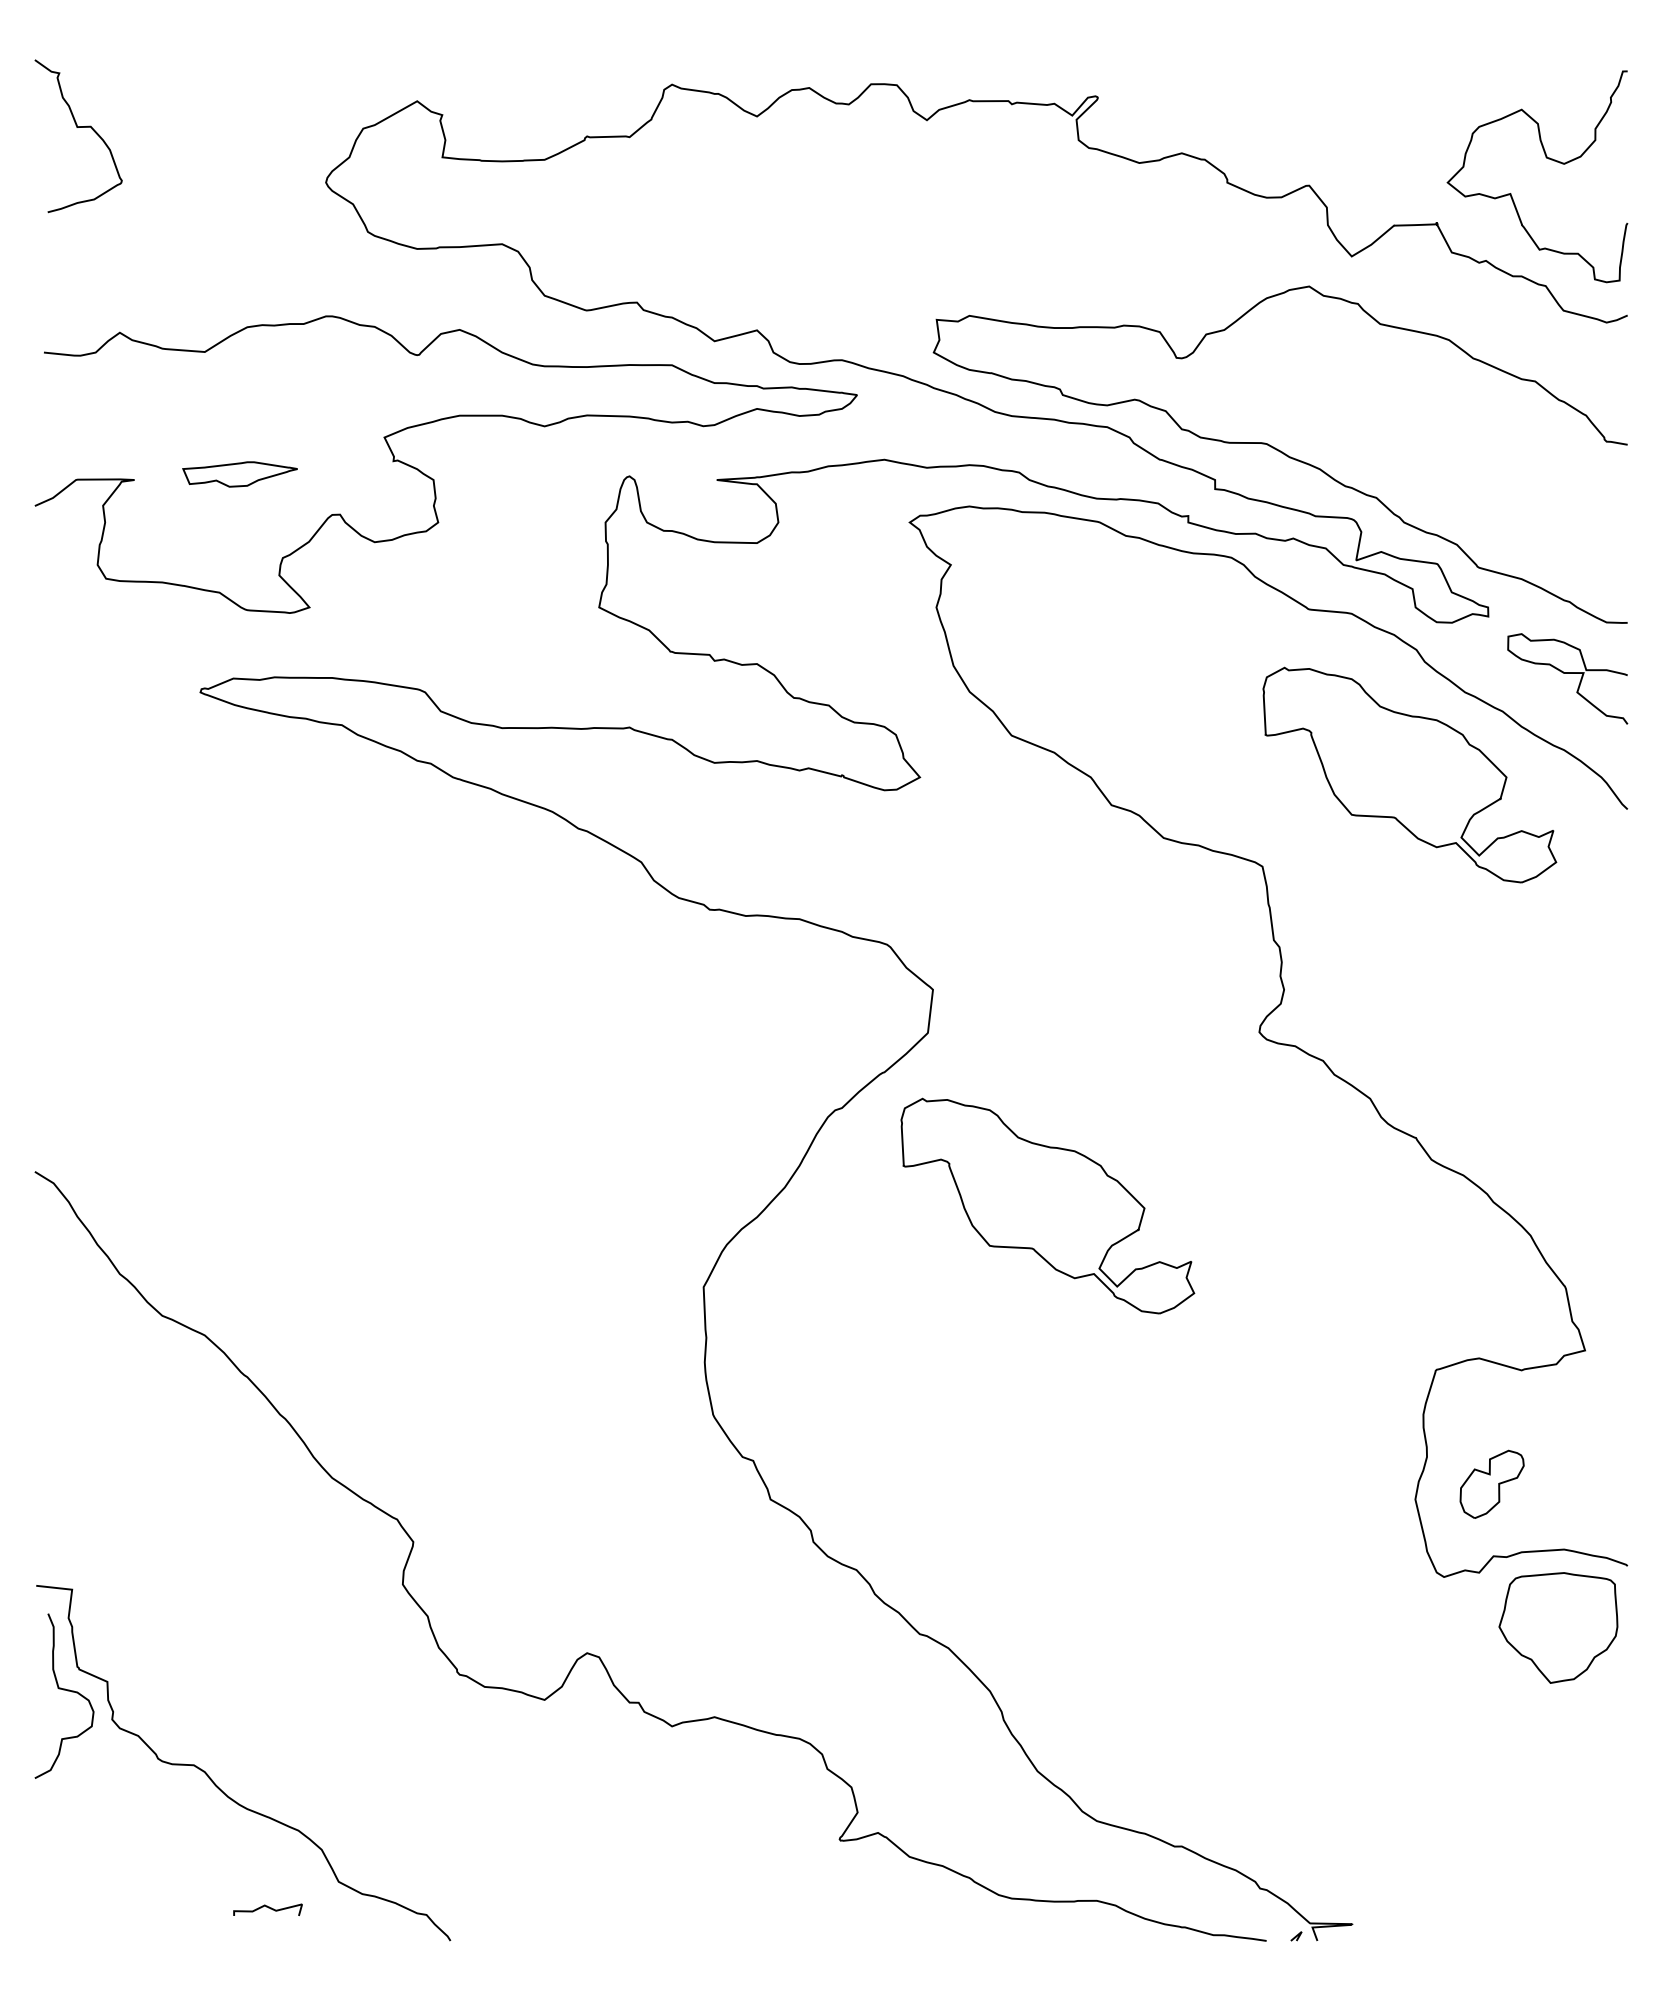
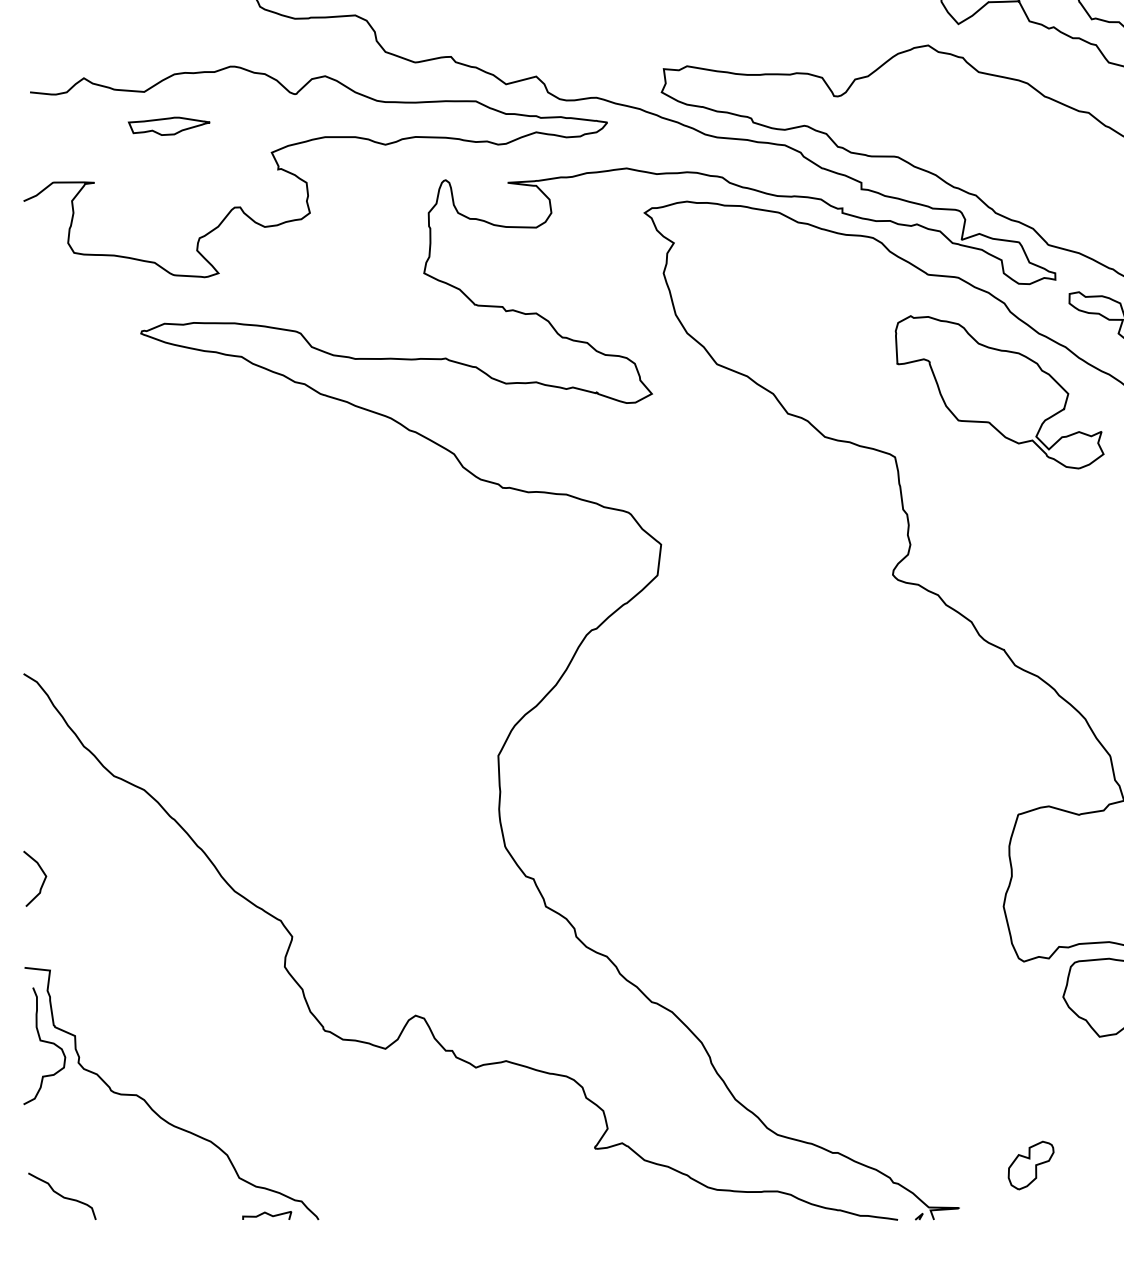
part: (239, 474) -> (168, 126), moved
part: (1047, 1205) -> (742, 697), removed
curve: (61, 1466) -> (42, 883), added
part: (1491, 1483) -> (1030, 1164), moved
curve: (89, 1907) -> (62, 1196), added
curve: (268, 1908) -> (267, 1214), moved

